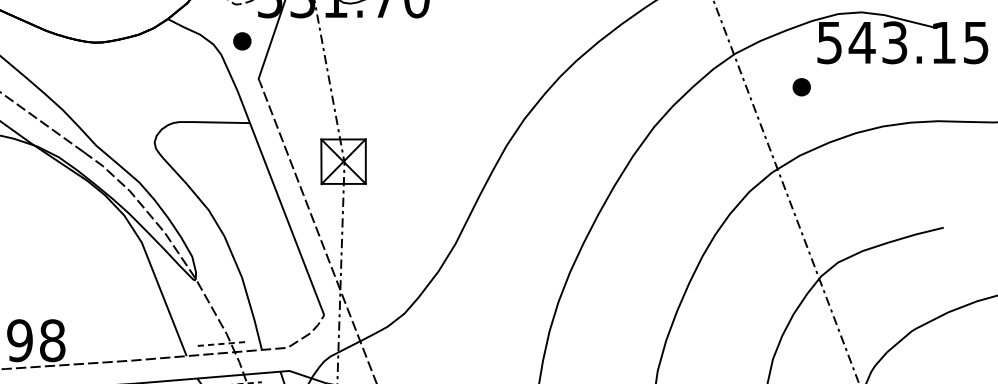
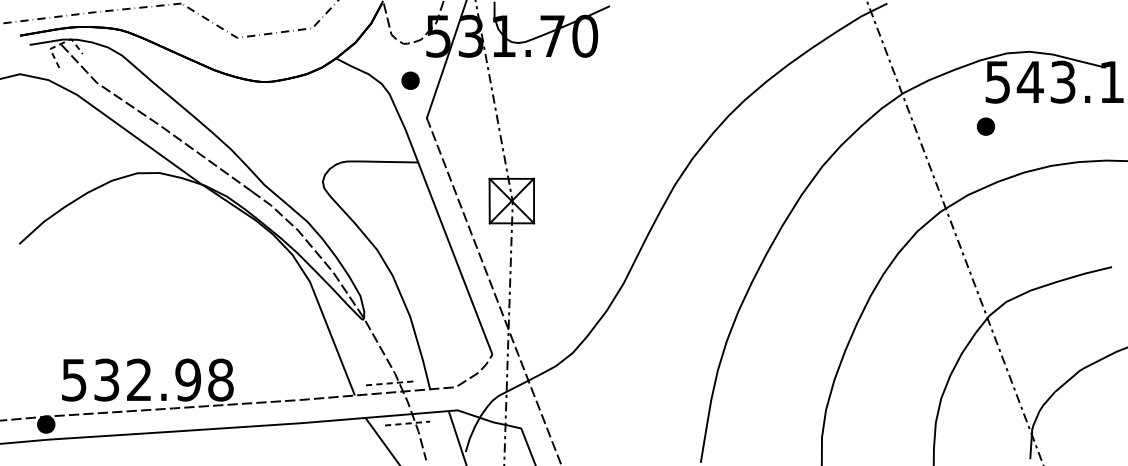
part: (801, 87) -> (985, 126), moved

